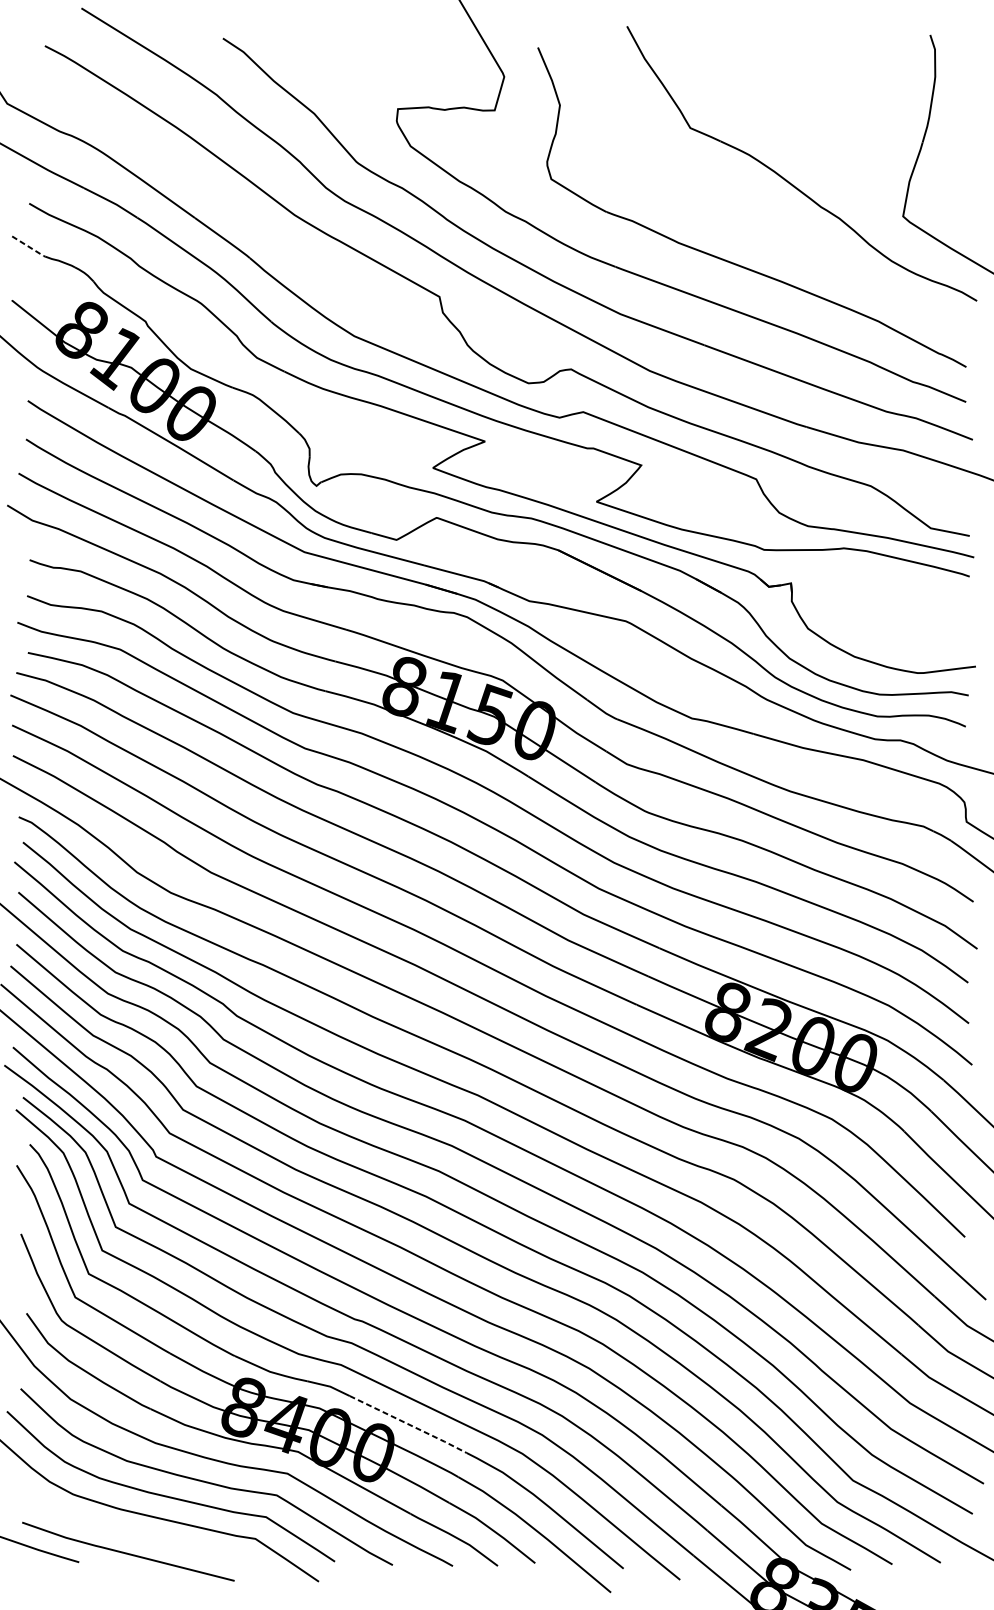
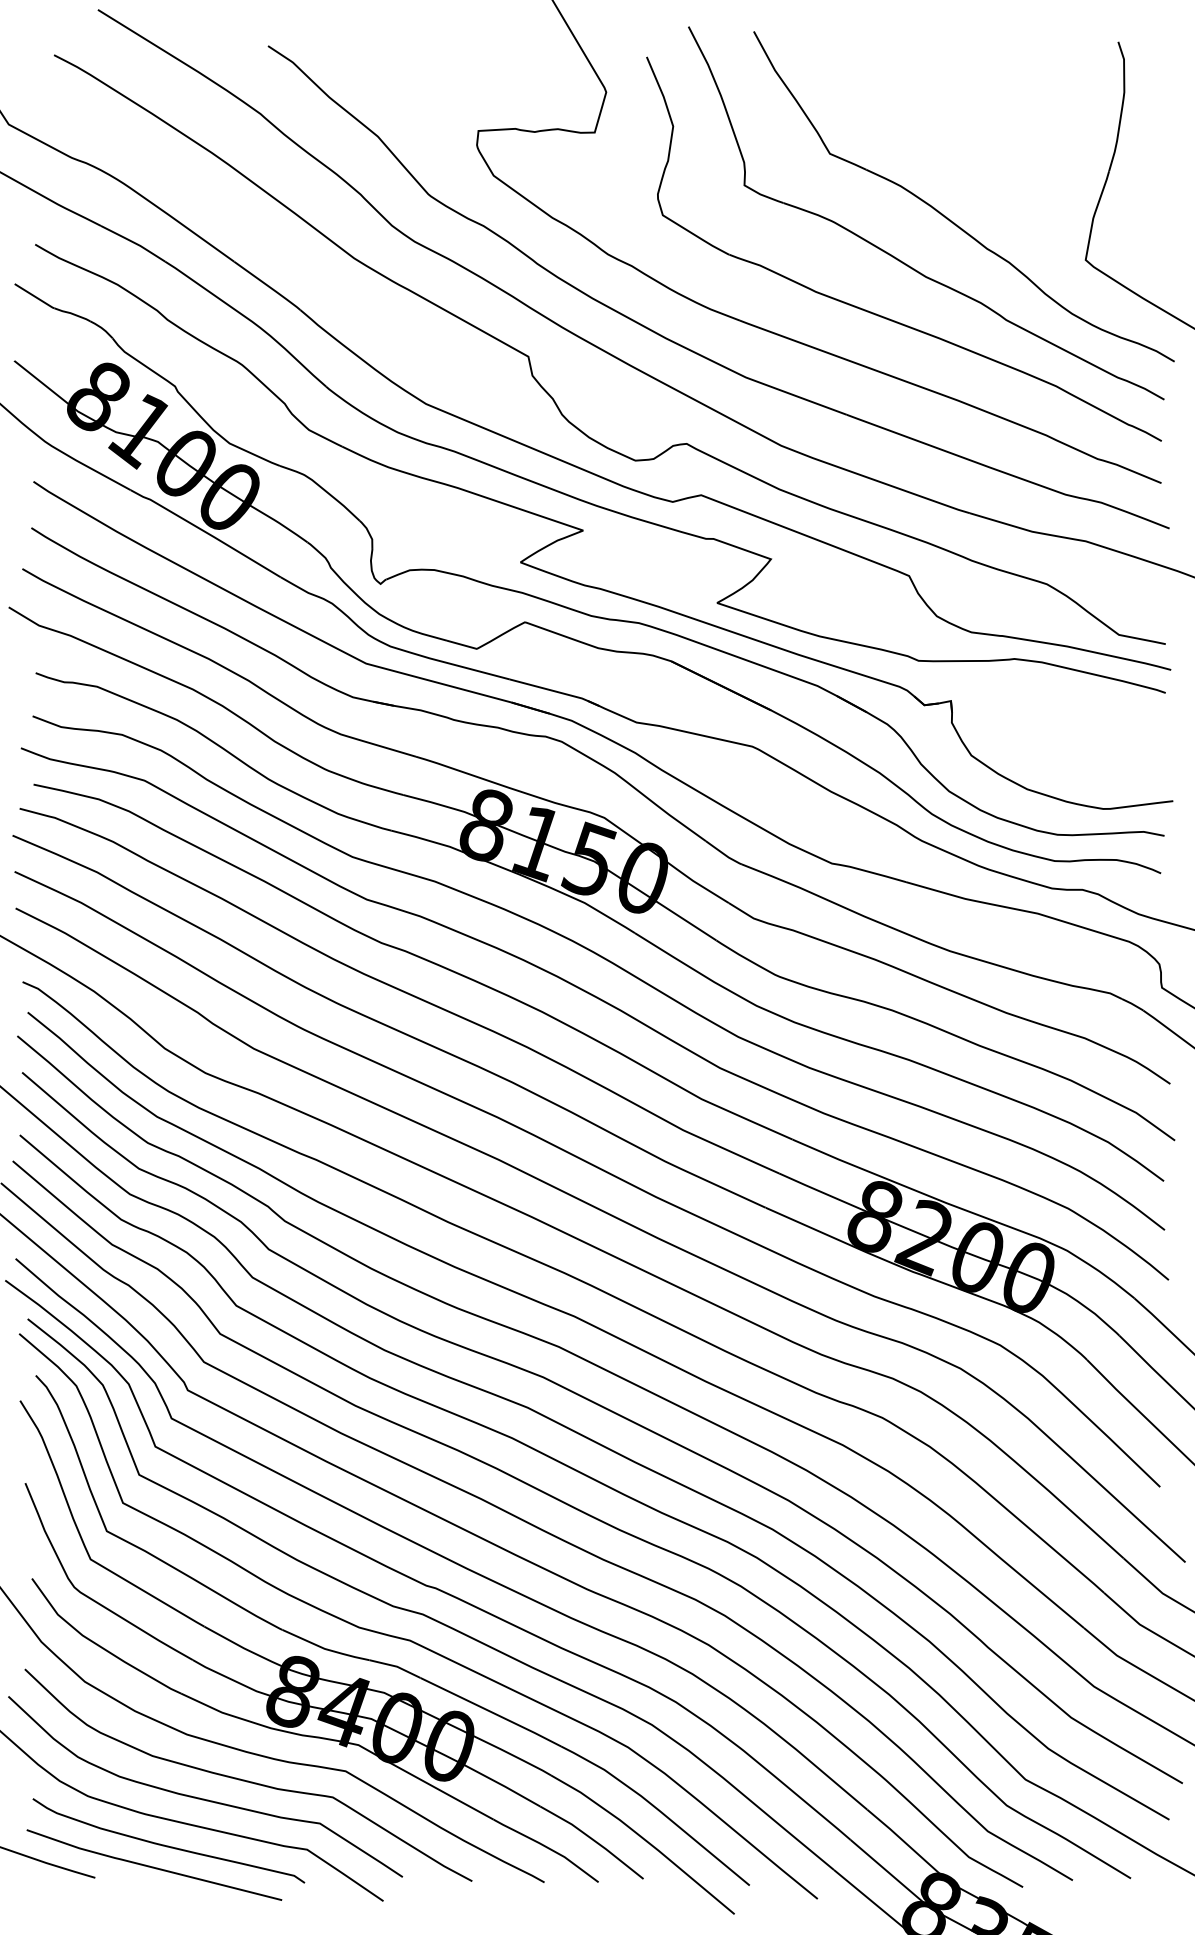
part: (747, 215) -> (898, 258), added
line: (28, 246) -> (34, 296), dashed -> solid
line: (408, 1424) -> (491, 1712), dashed -> solid
curve: (140, 1535) -> (168, 1845), added

